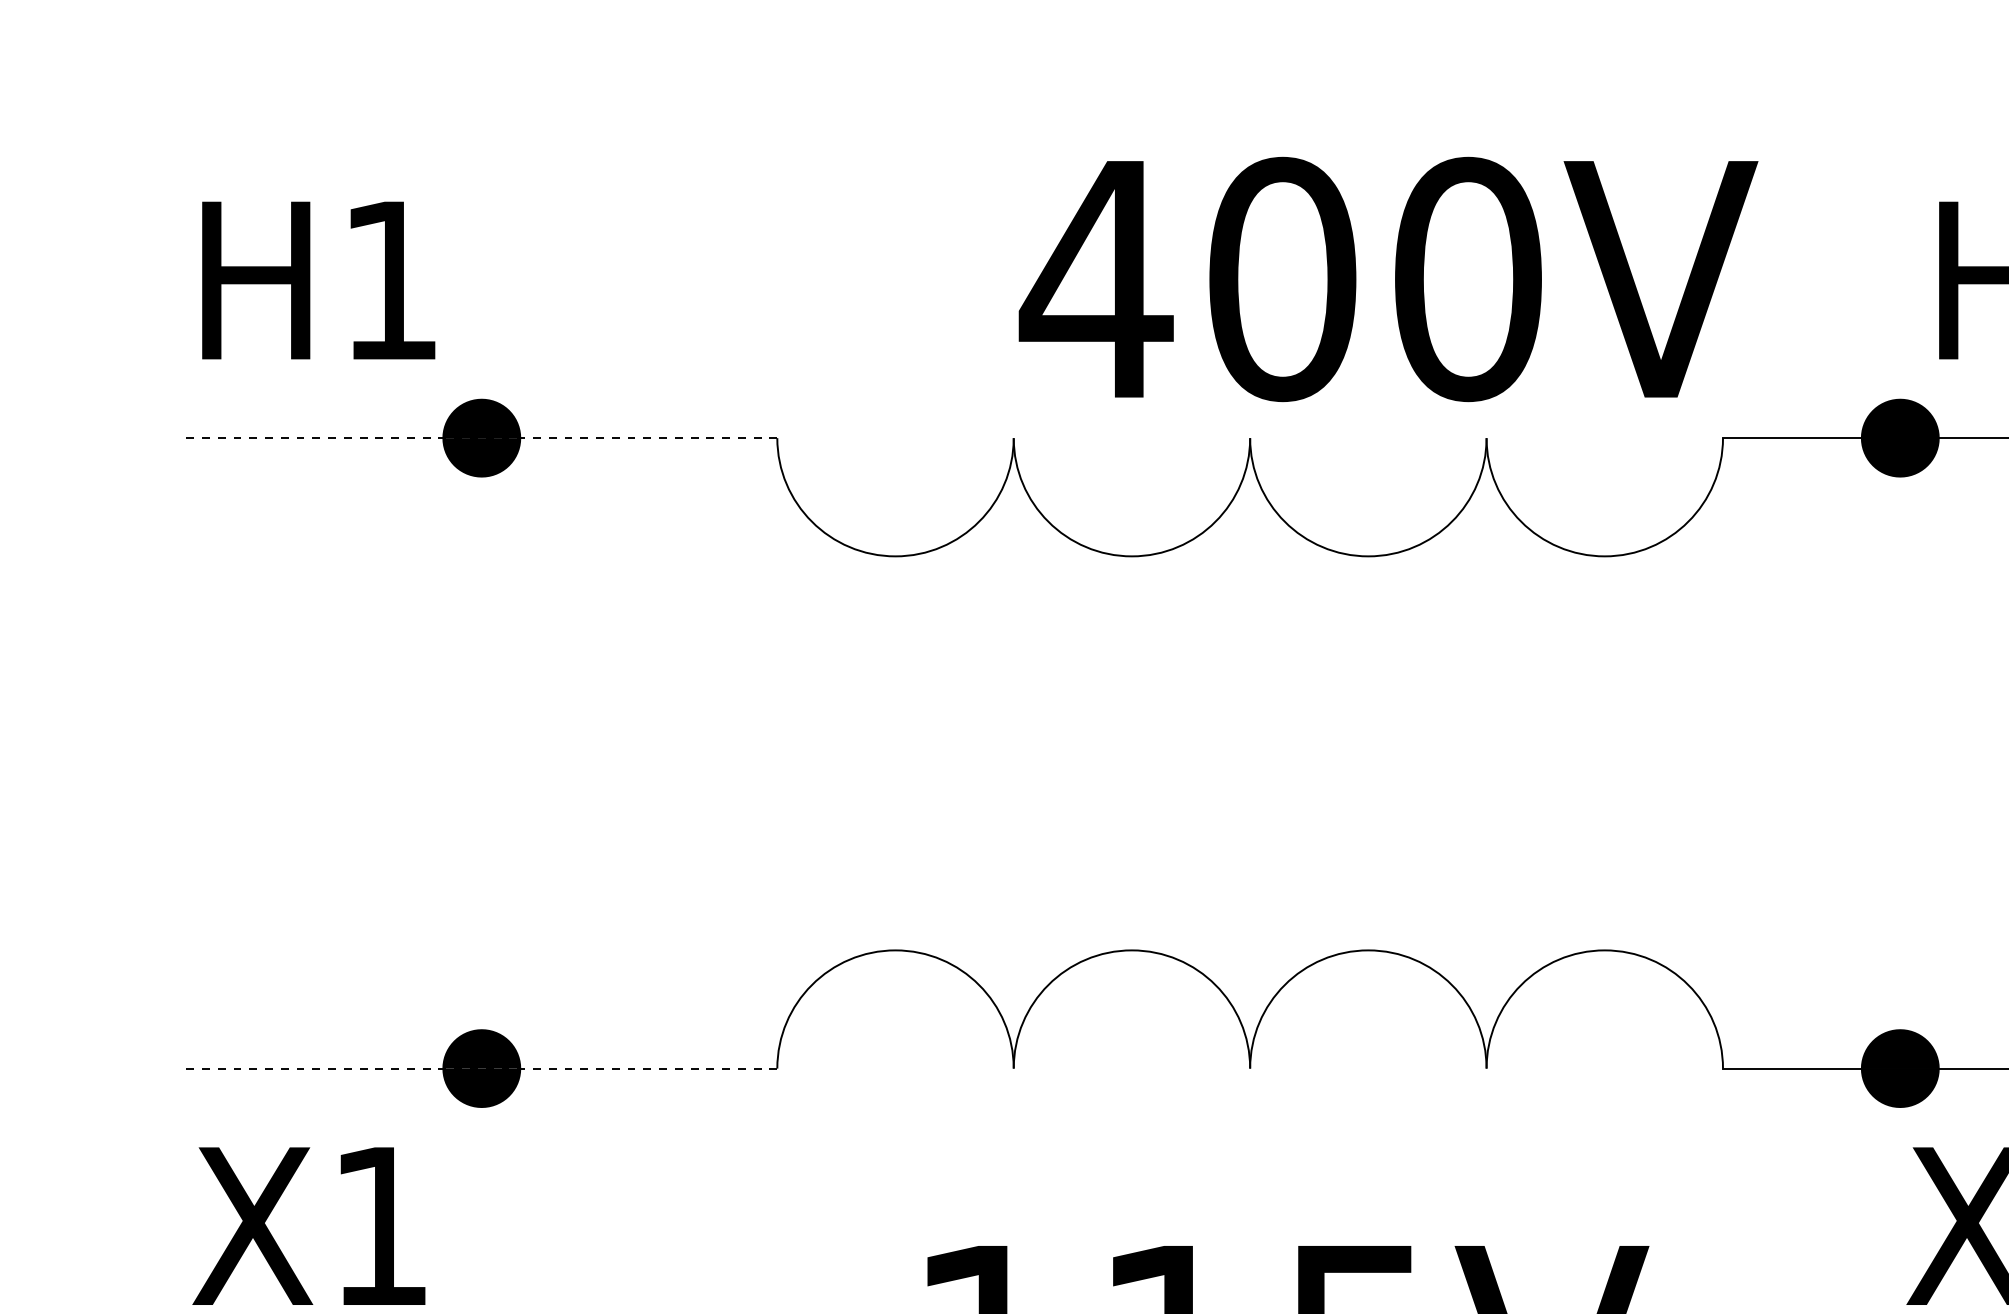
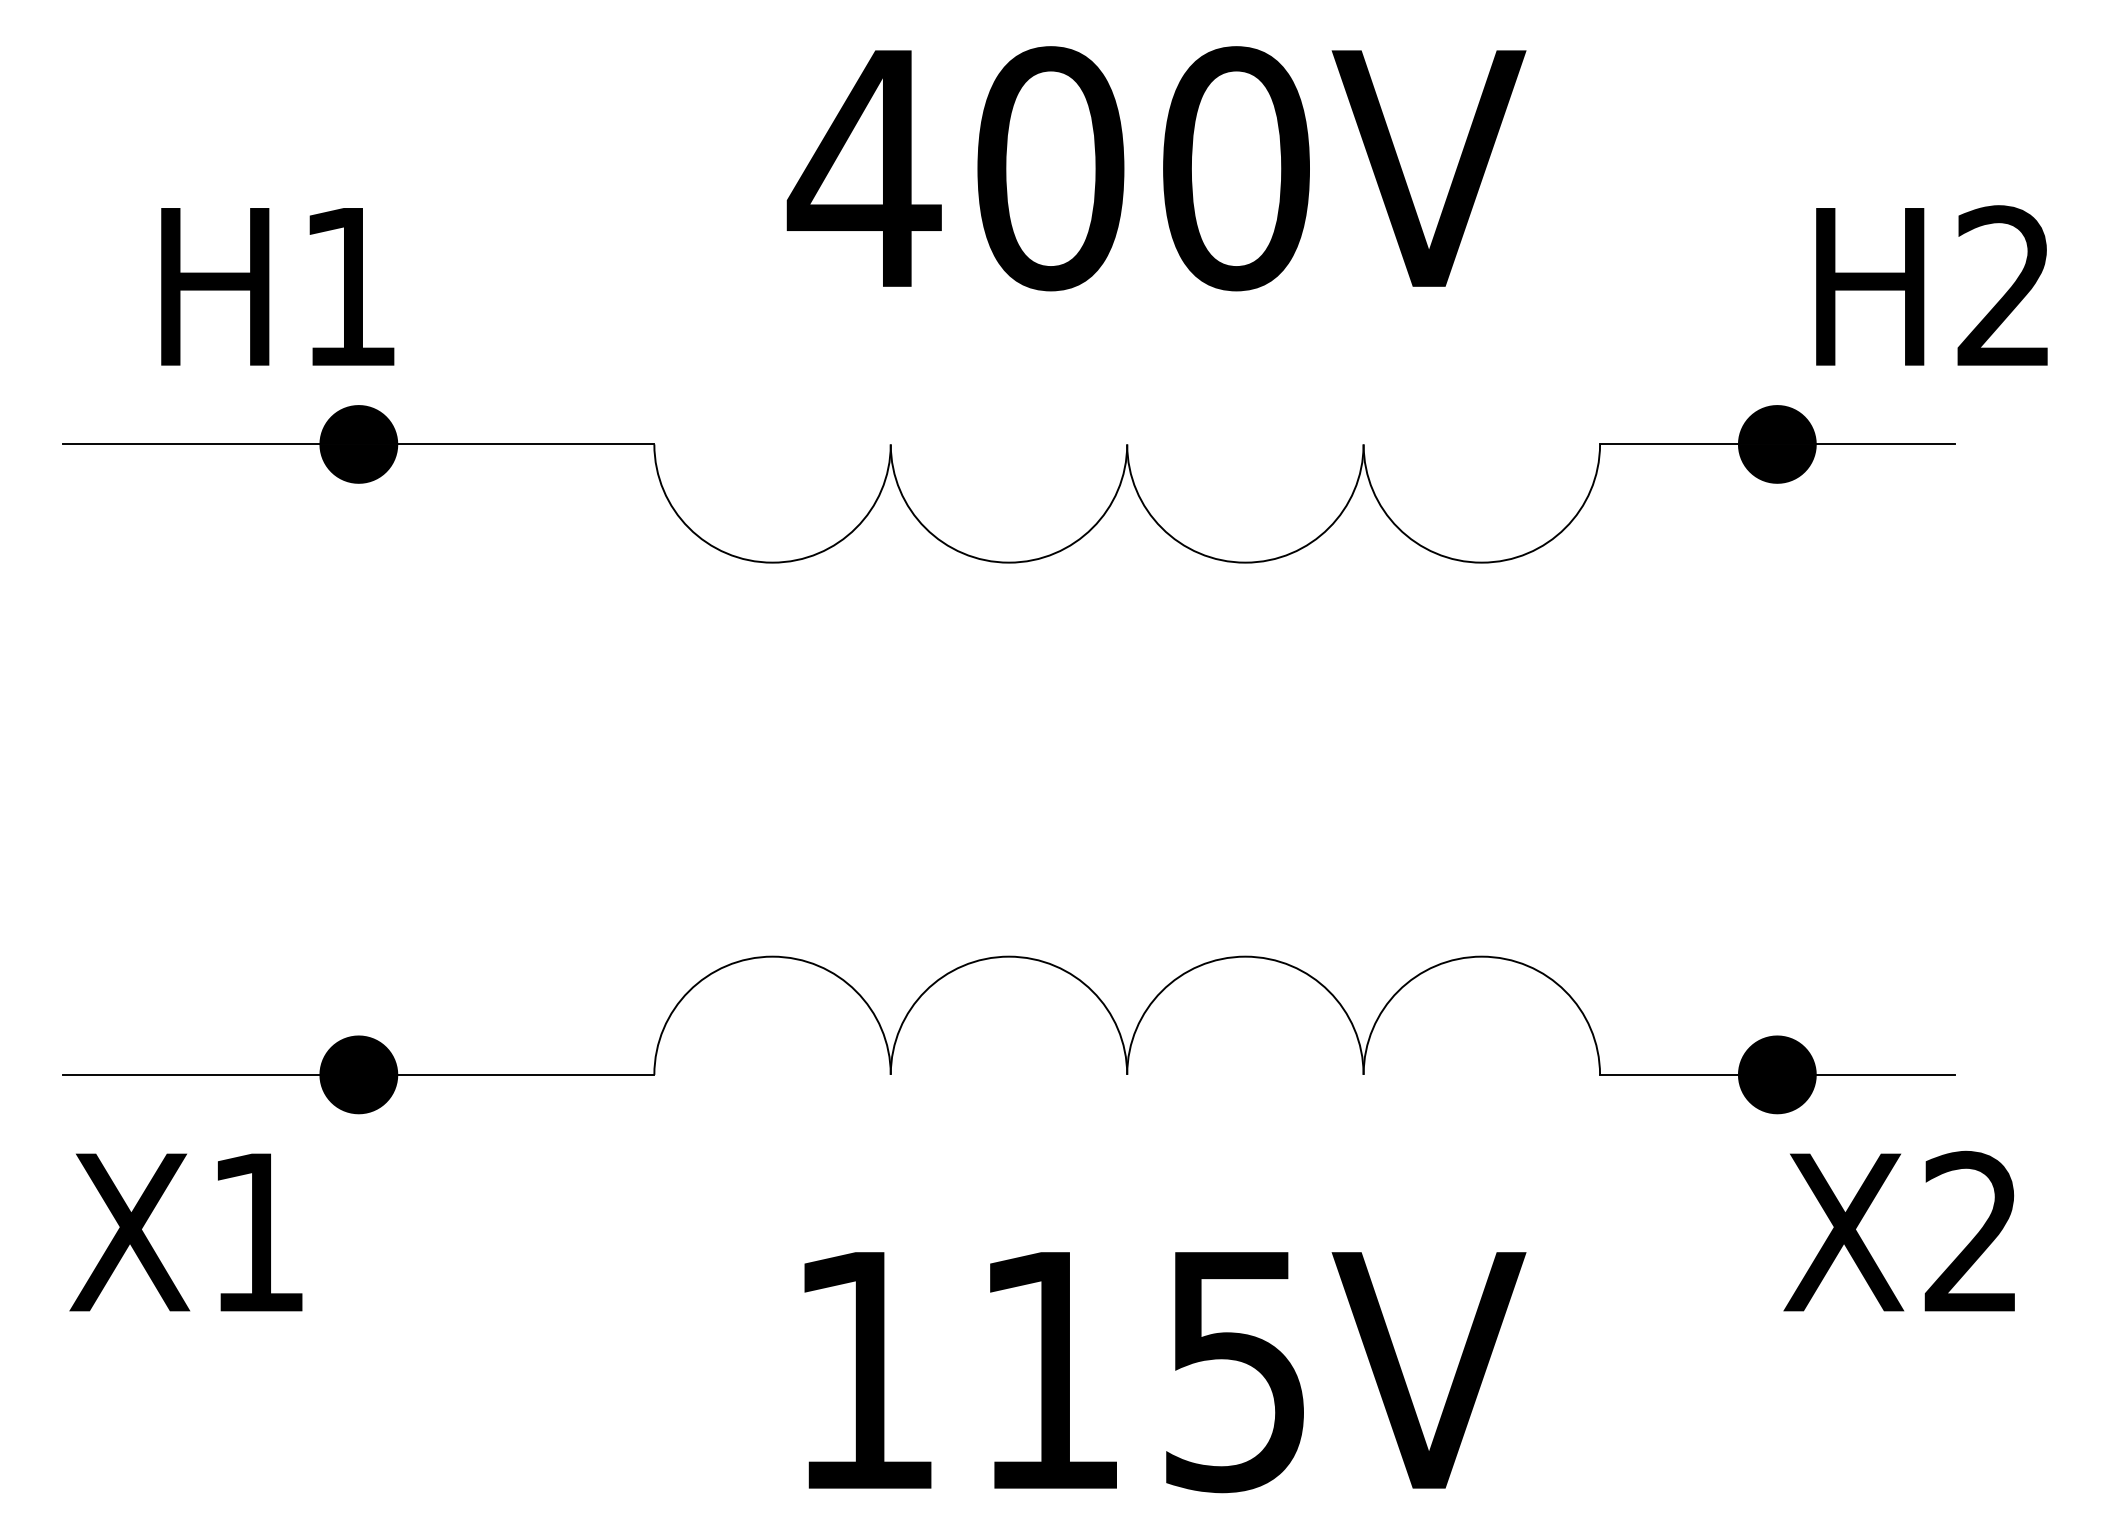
text: (1388, 279) -> (1156, 168), moved
text: (318, 280) -> (277, 286), moved
line: (481, 438) -> (358, 444), dashed -> solid
line: (481, 1068) -> (358, 1074), dashed -> solid

